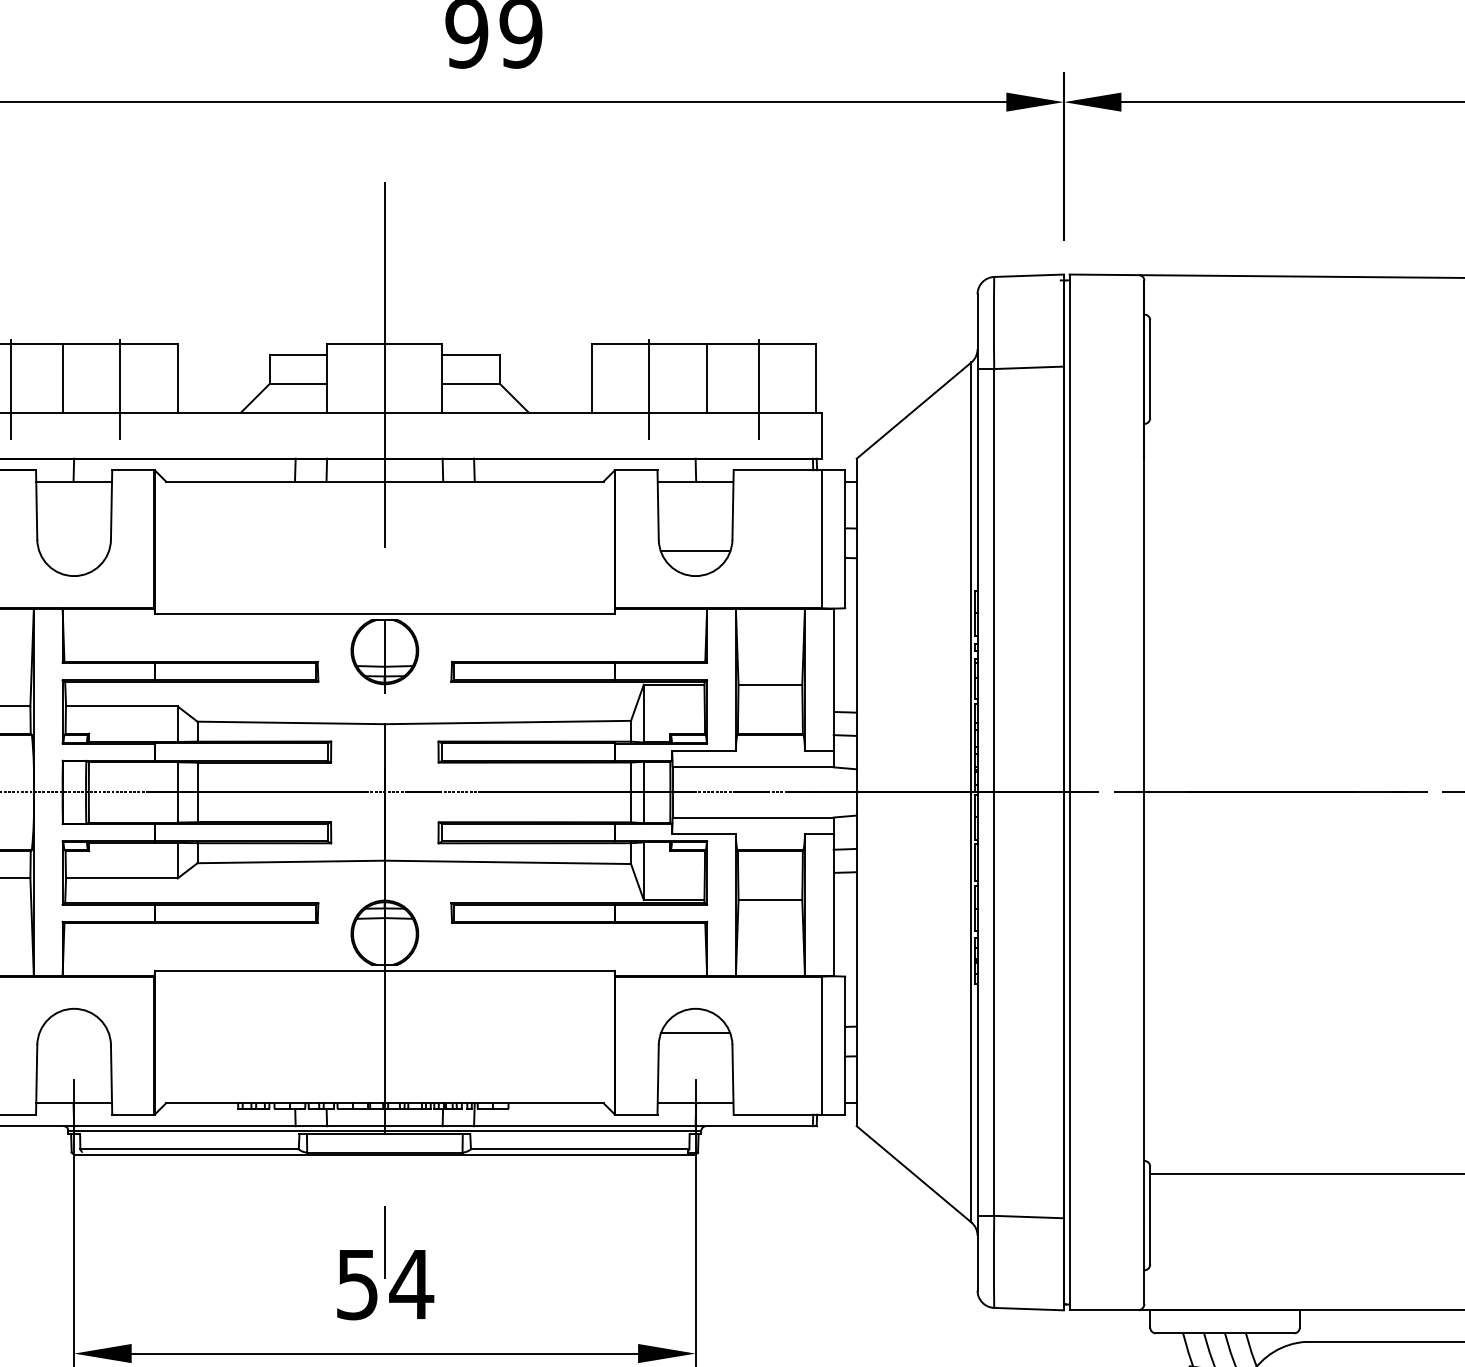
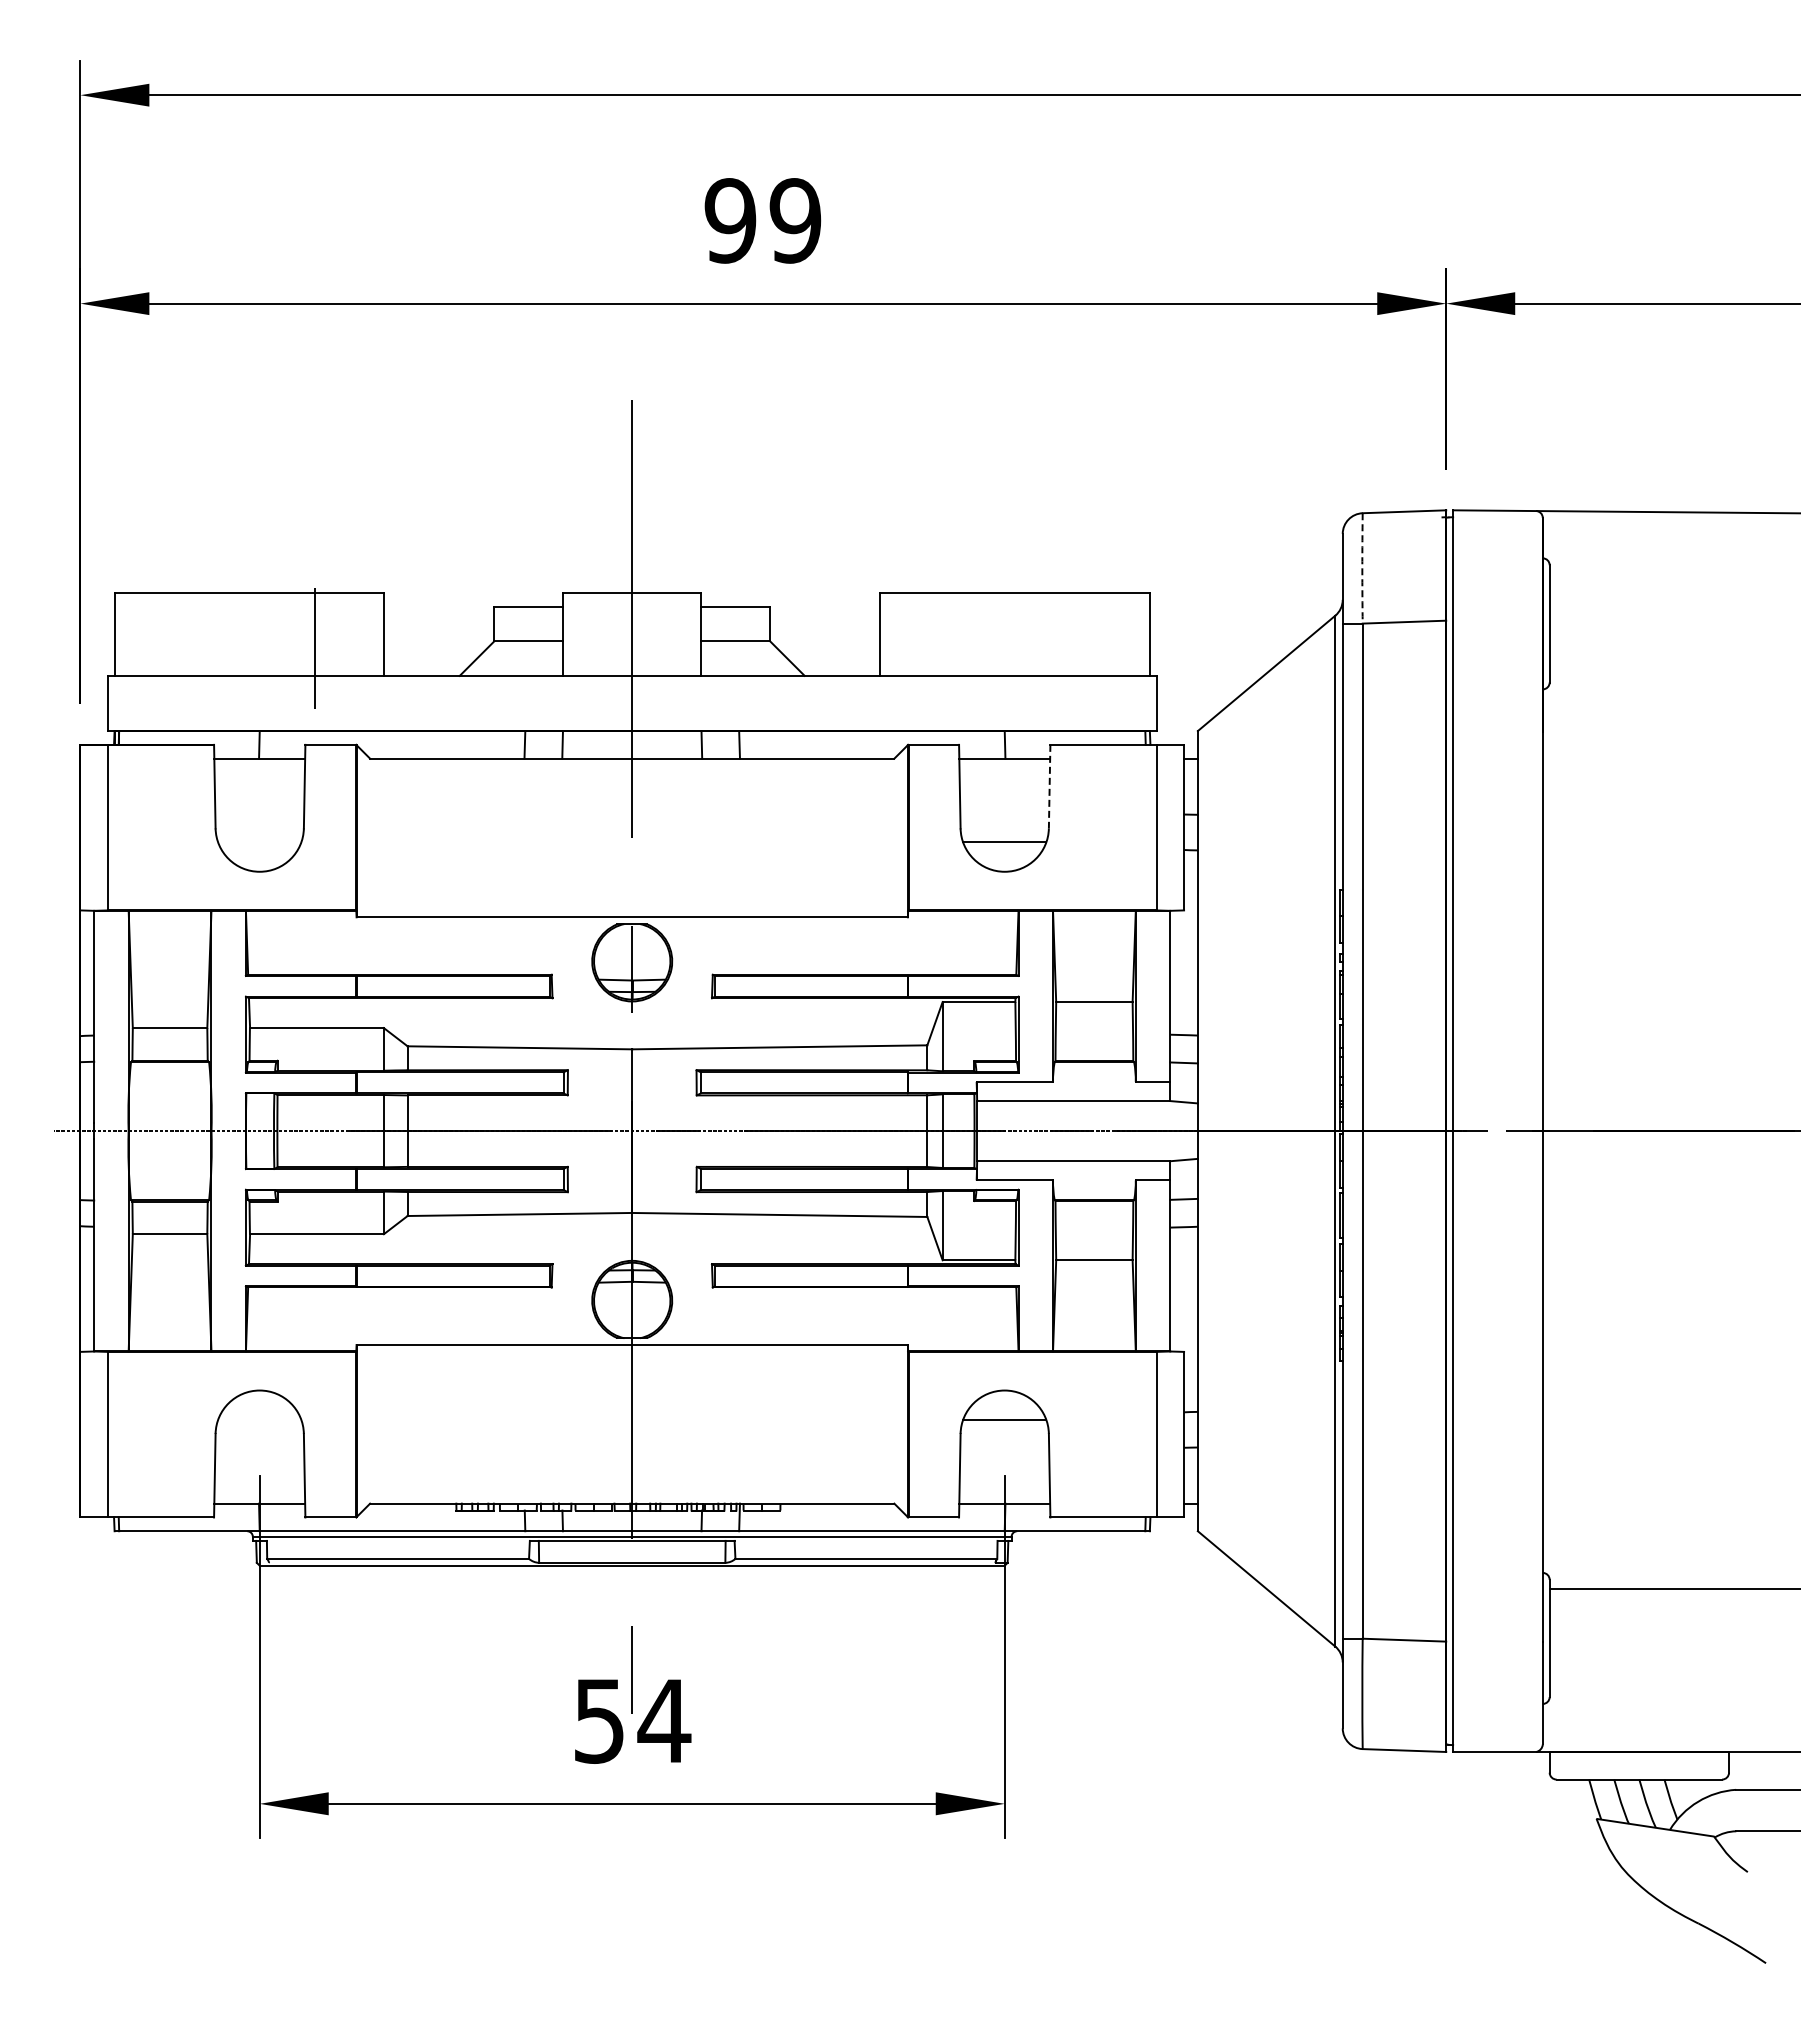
arc: (994, 323) -> (1362, 568), solid -> dashed
line: (63, 378) -> (246, 634), removed
line: (707, 378) -> (1018, 634), removed
line: (10, 389) -> (183, 648), removed
line: (649, 389) -> (949, 648), removed
line: (758, 389) -> (1080, 648), removed
line: (732, 504) -> (1049, 786), solid -> dashed

